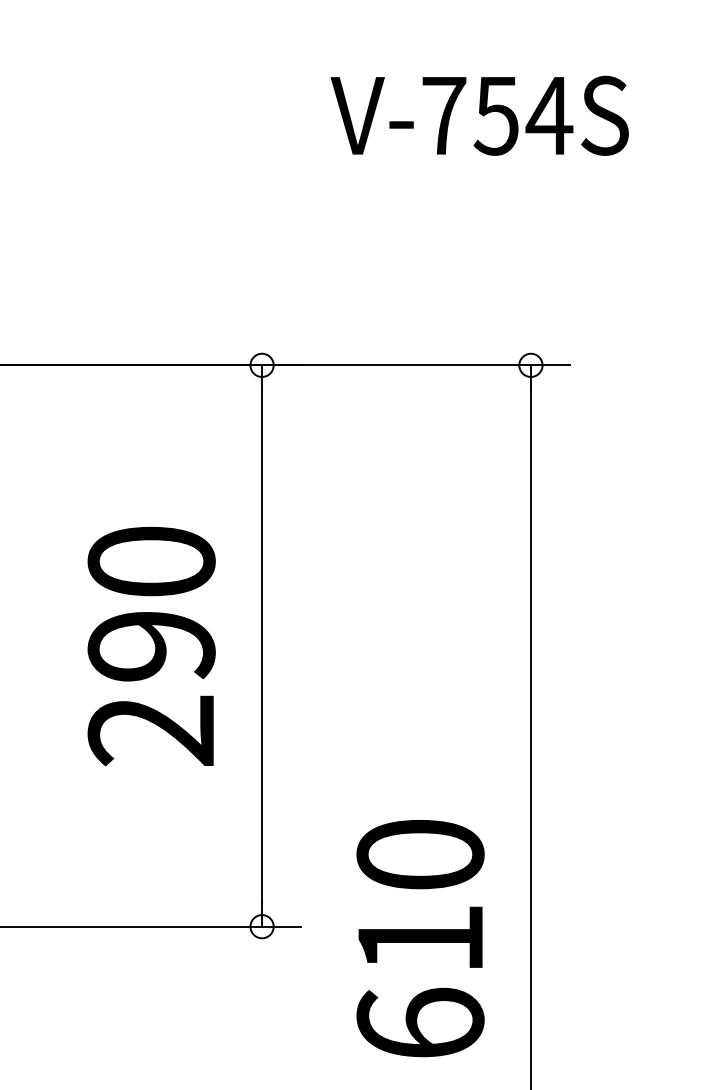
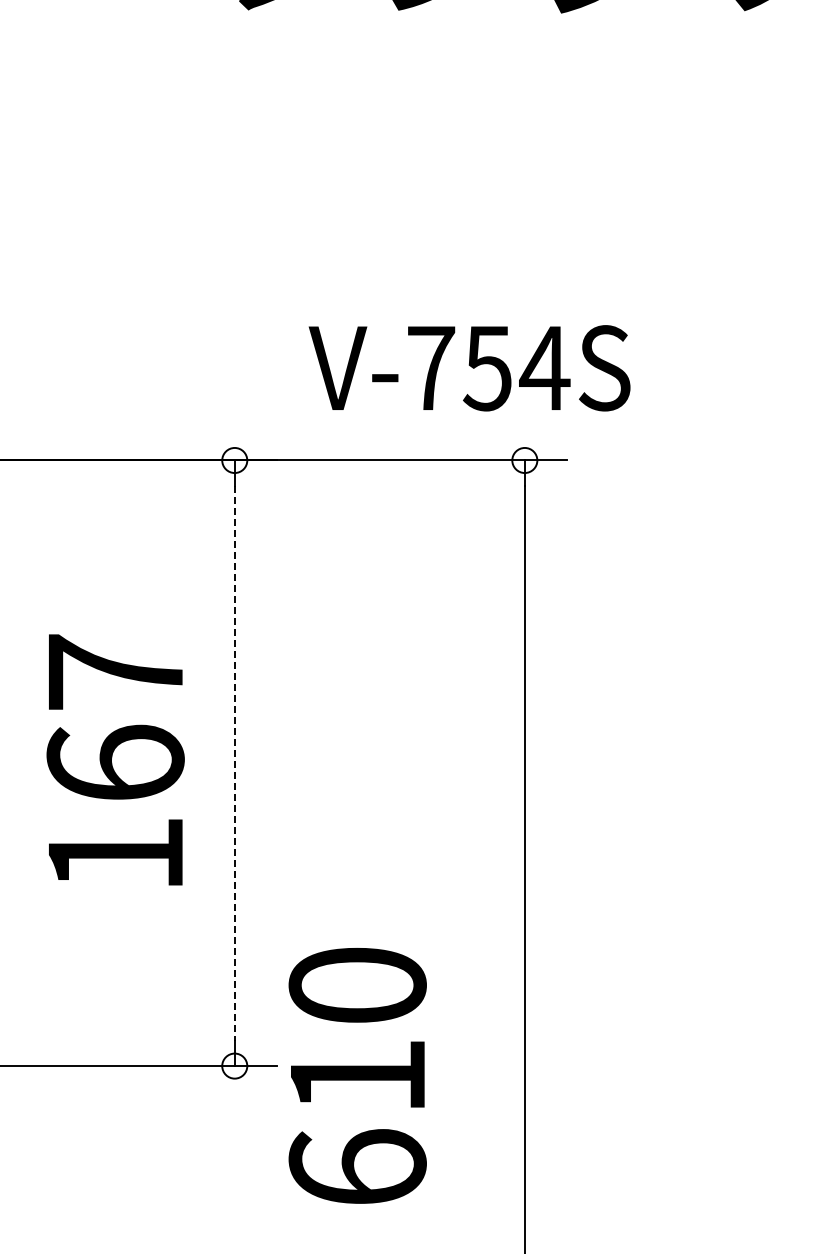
text: (479, 116) -> (469, 368), moved
text: (151, 646) -> (115, 763), 290 -> 167
line: (261, 646) -> (234, 763), solid -> dashed
text: (420, 938) -> (357, 1075), moved

